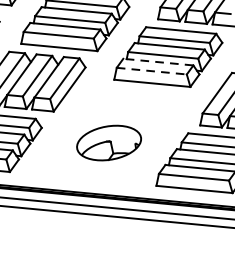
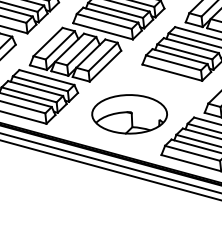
line: (157, 62) -> (179, 56), dashed -> solid
line: (153, 71) -> (174, 63), dashed -> solid
part: (109, 143) -> (129, 114), size x1.43

